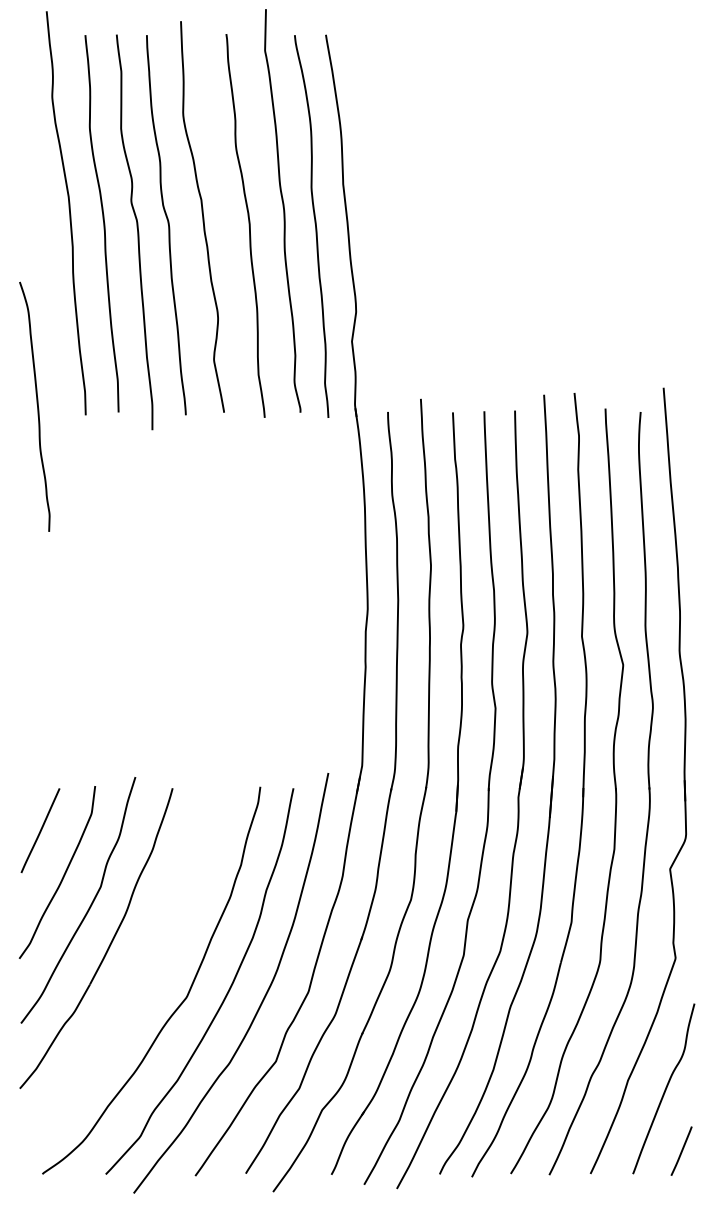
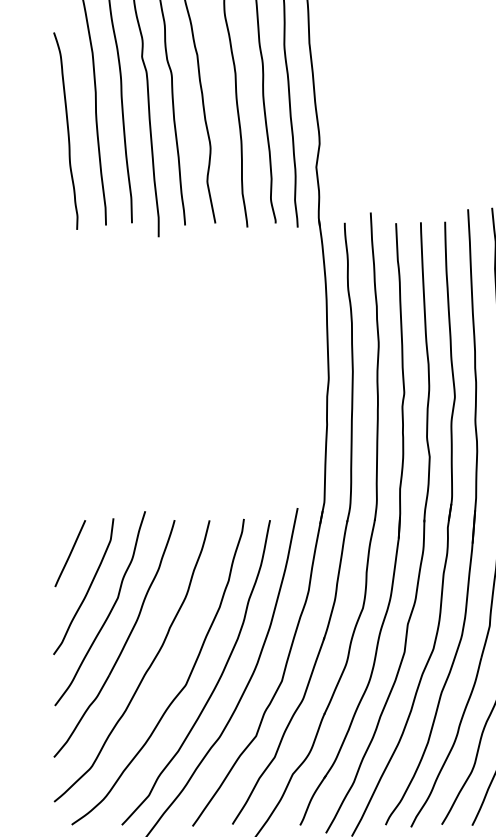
curve: (36, 404) -> (67, 129), moved
curve: (136, 979) -> (146, 671), added

